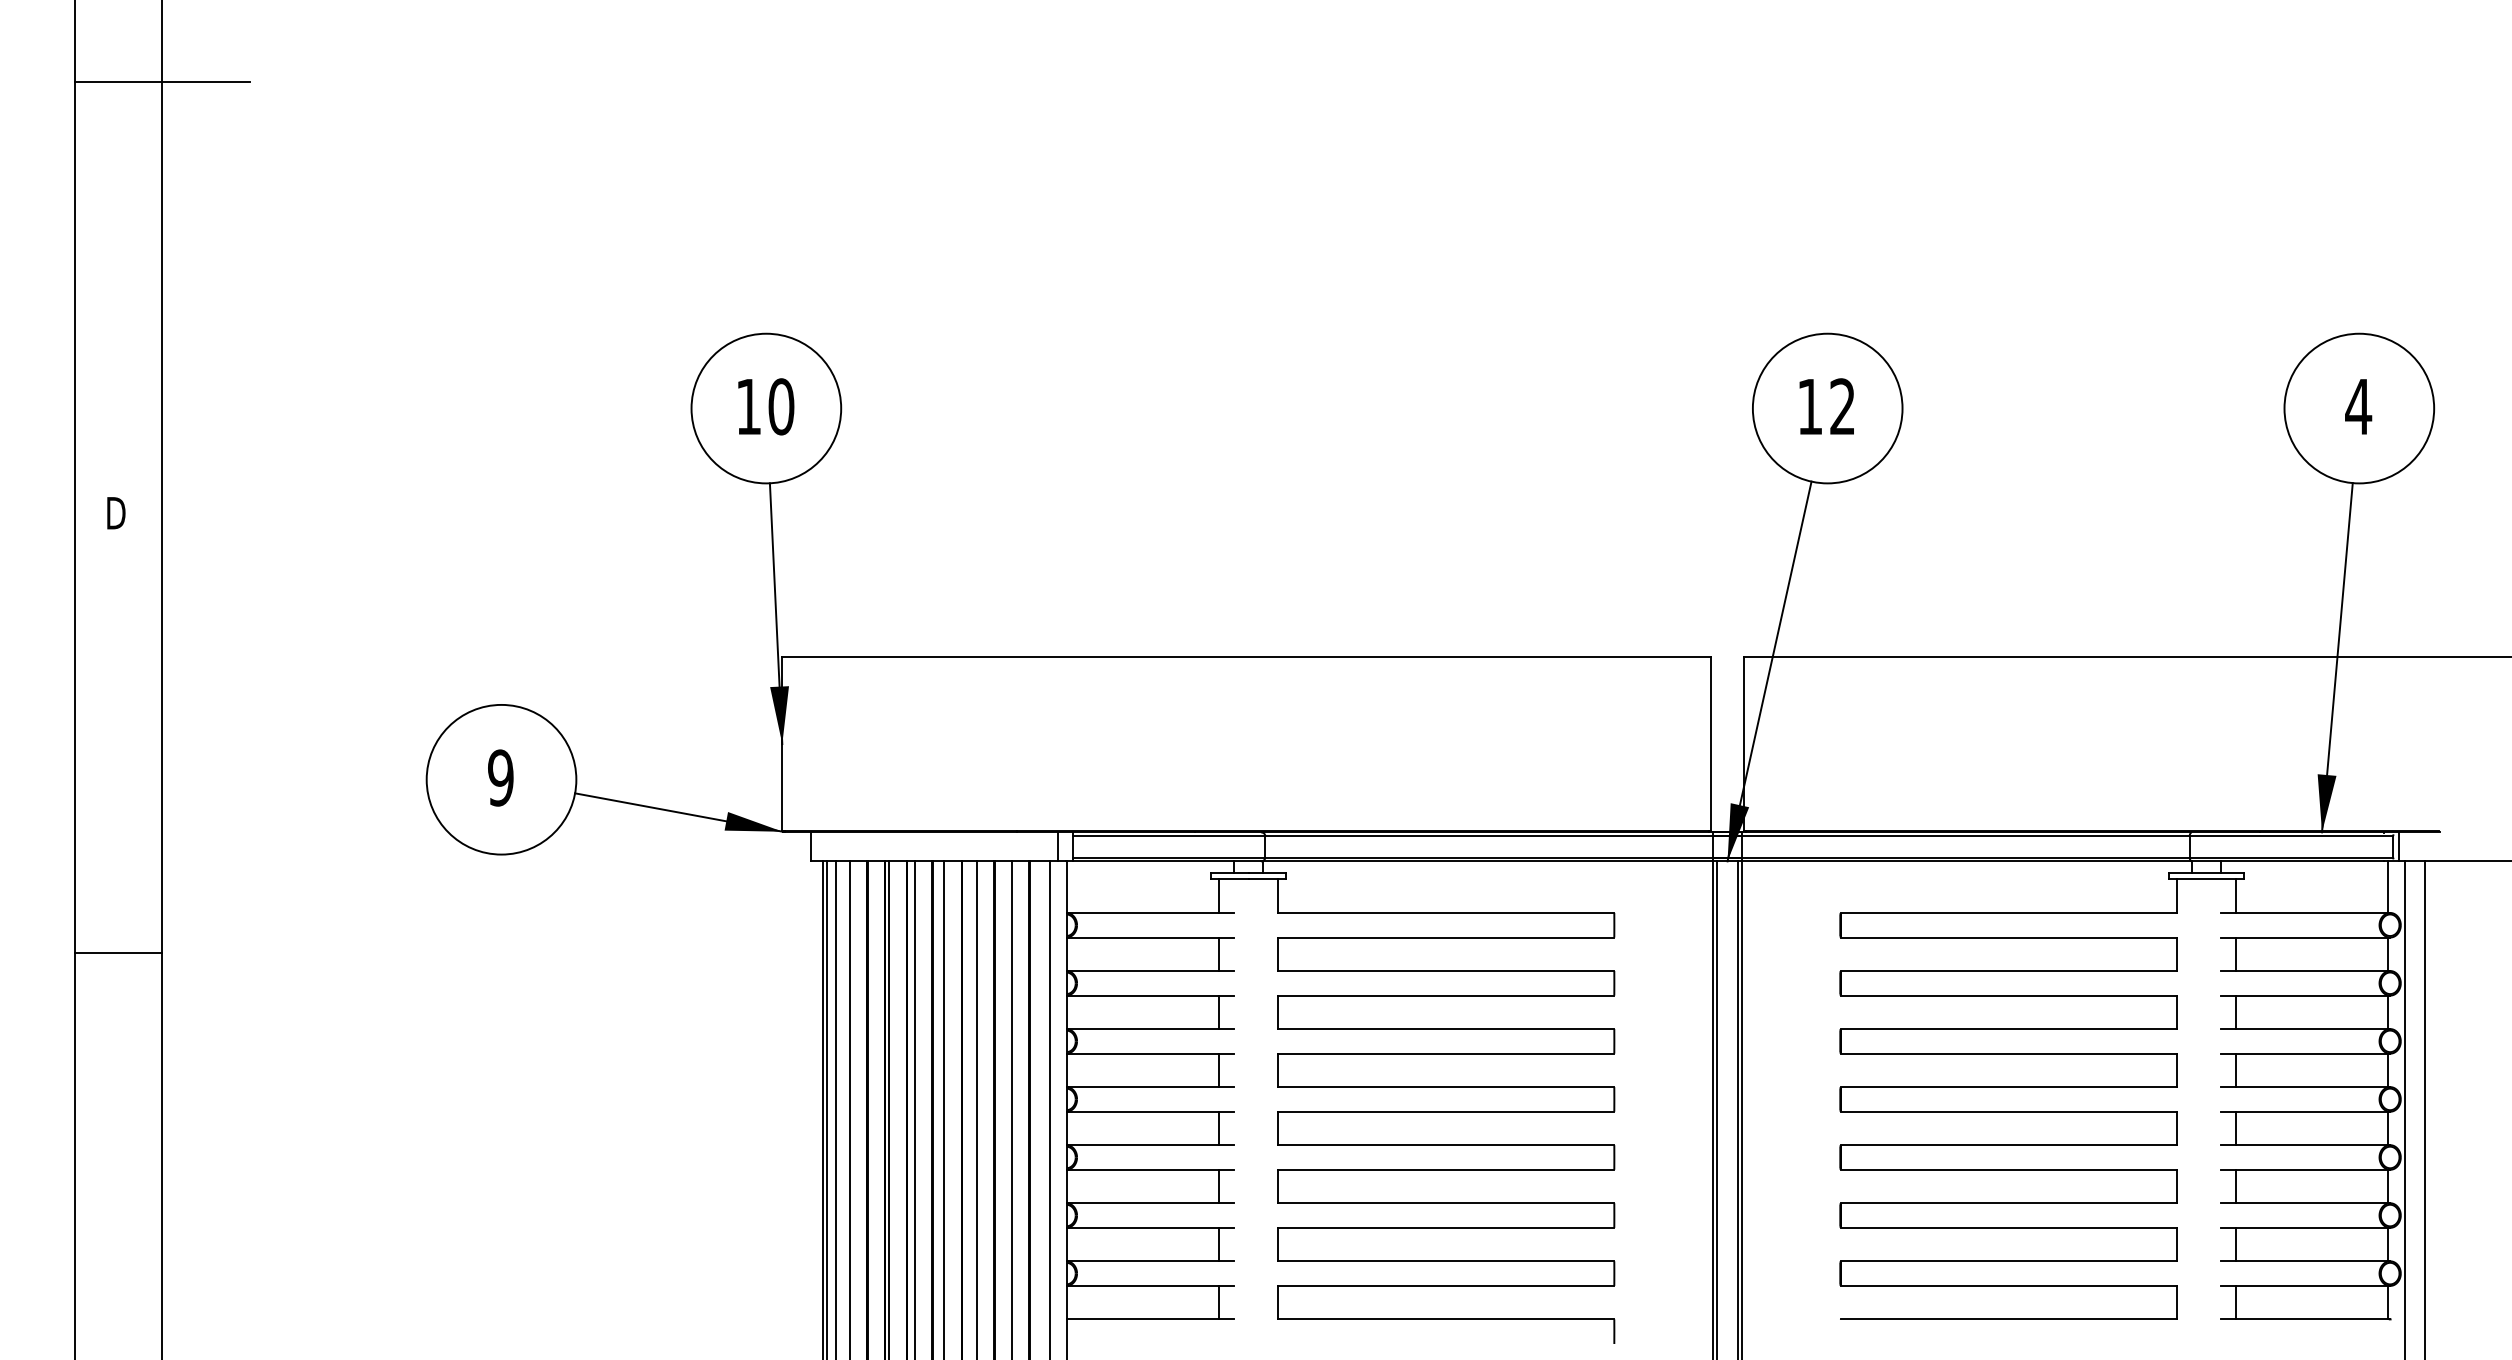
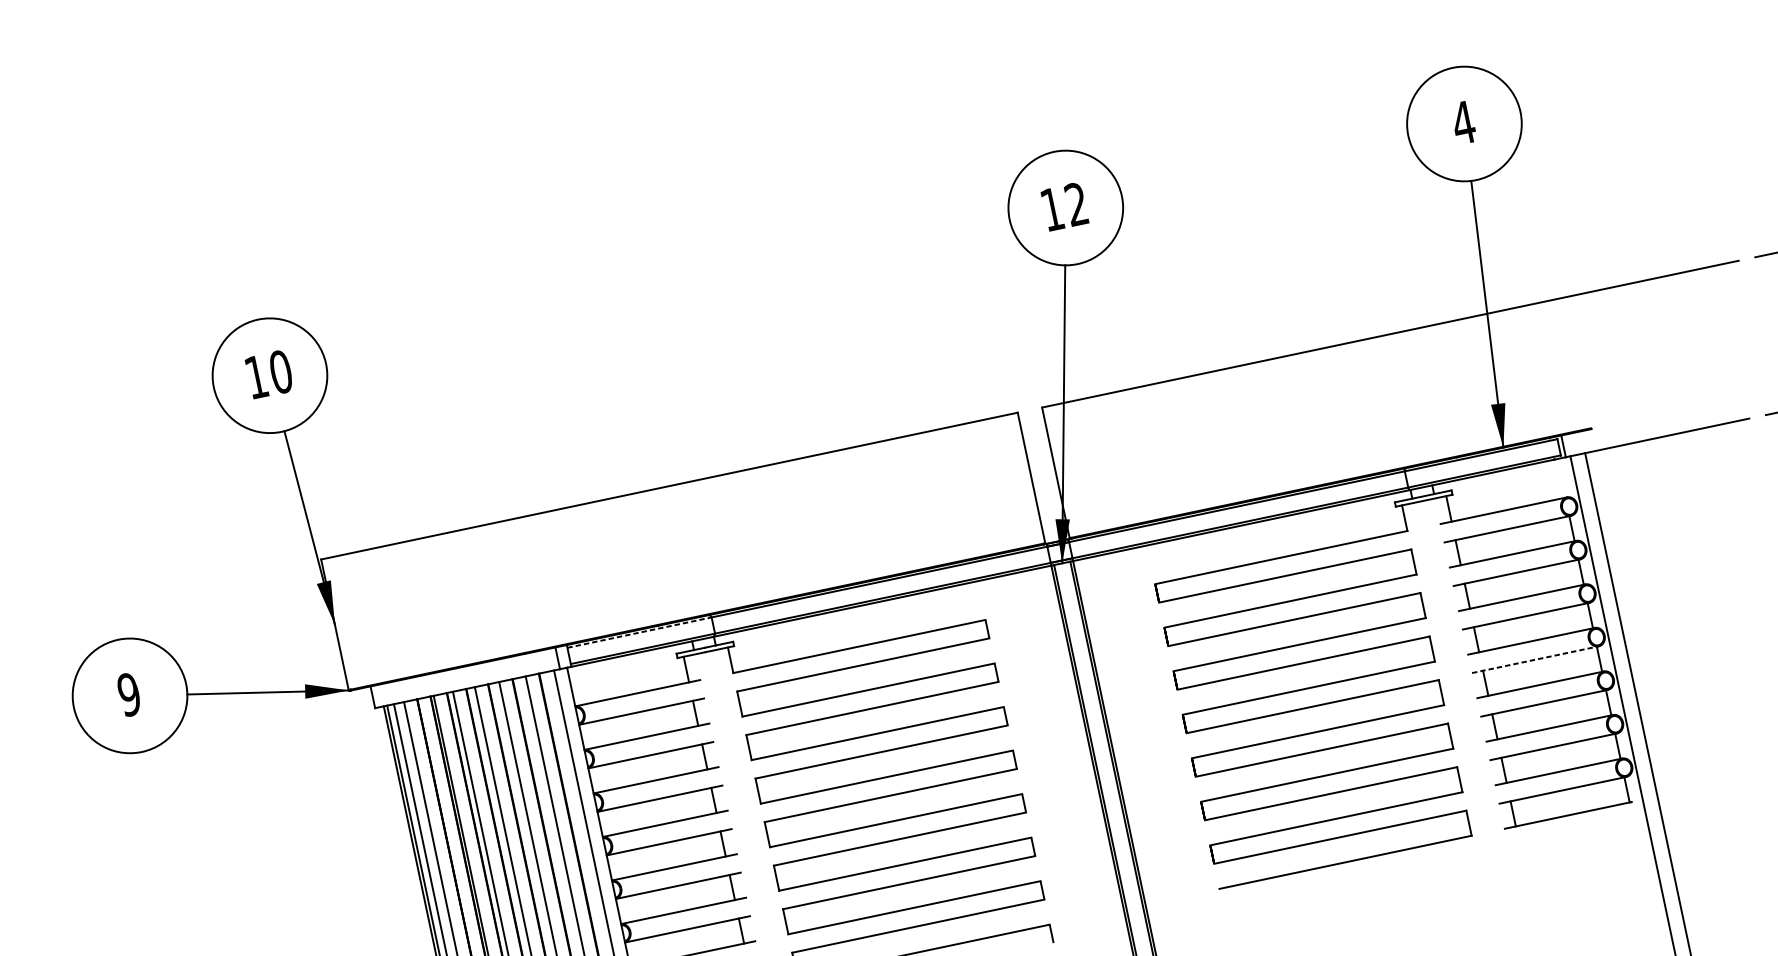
line: (1169, 836) -> (639, 632), solid -> dashed
line: (2387, 886) -> (1561, 477), removed
line: (2306, 1111) -> (1535, 659), solid -> dashed

